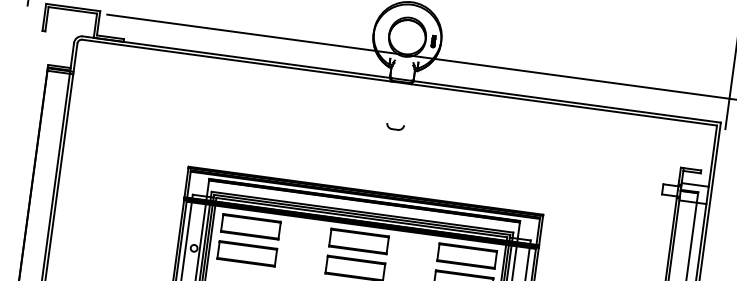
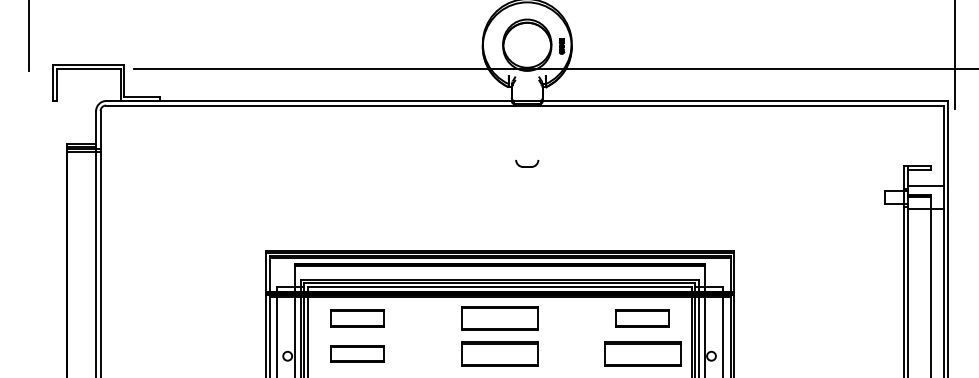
part: (250, 226) -> (357, 318), size x0.7
part: (247, 253) -> (357, 353), size x0.7
part: (466, 256) -> (642, 318), size x0.7

